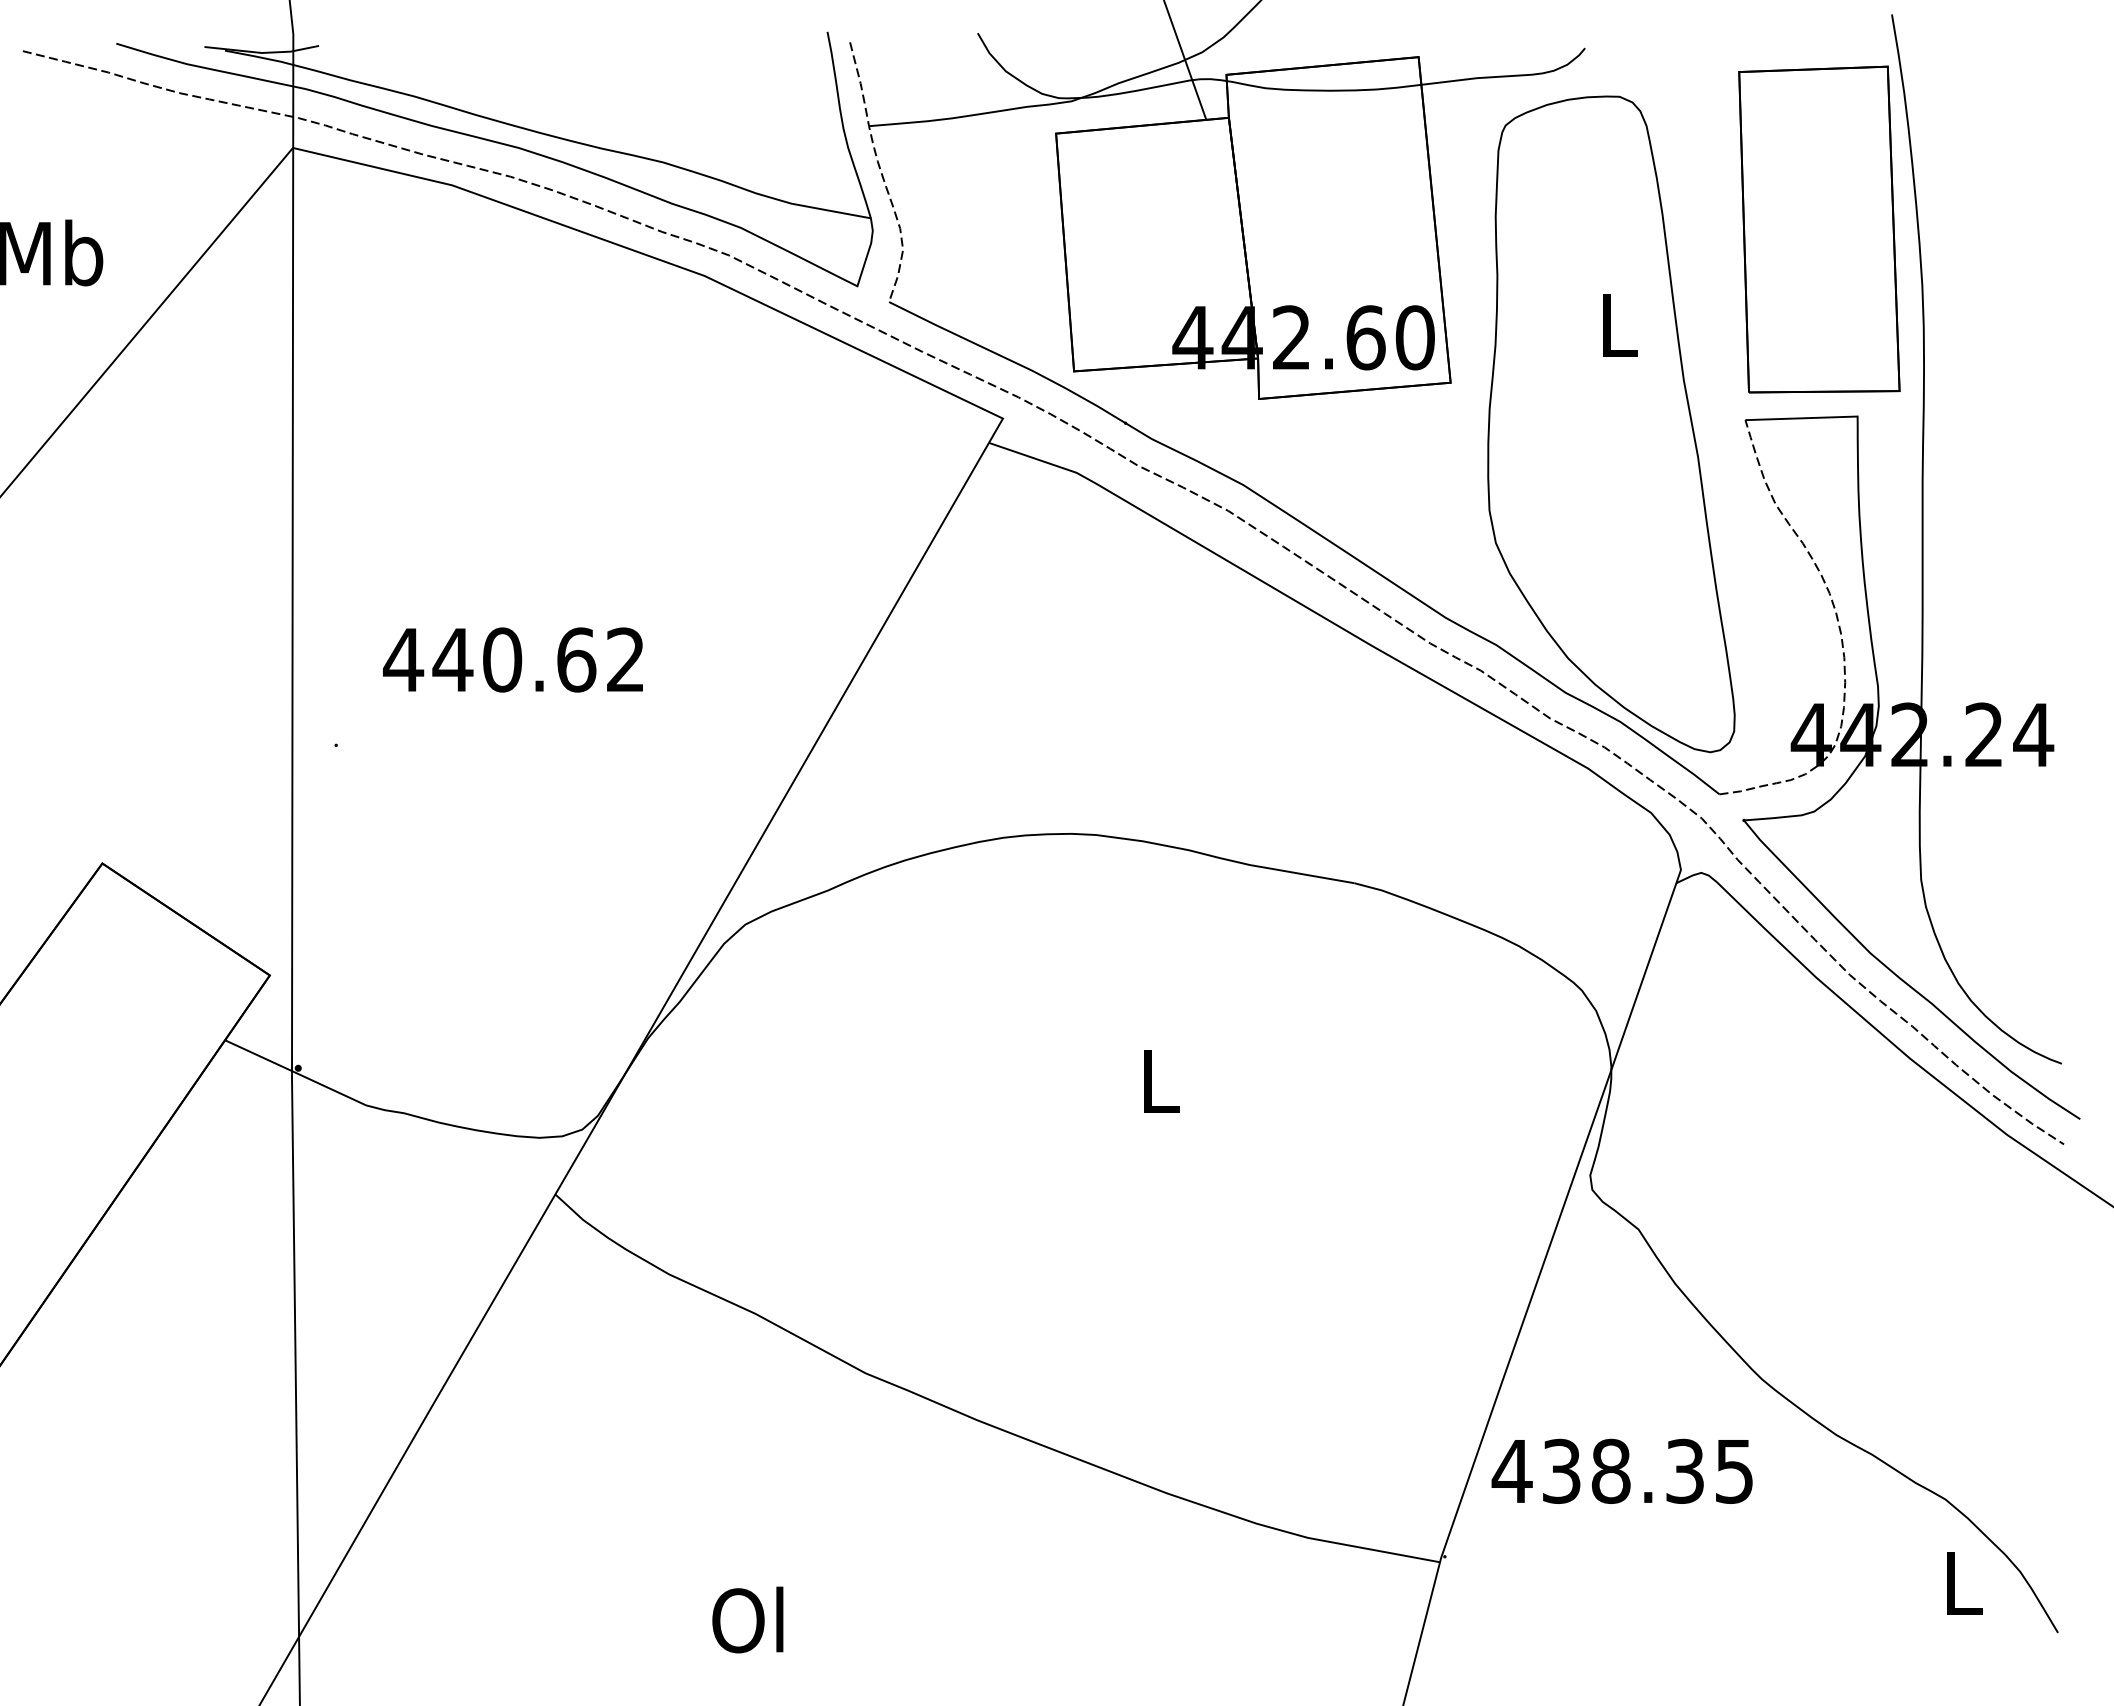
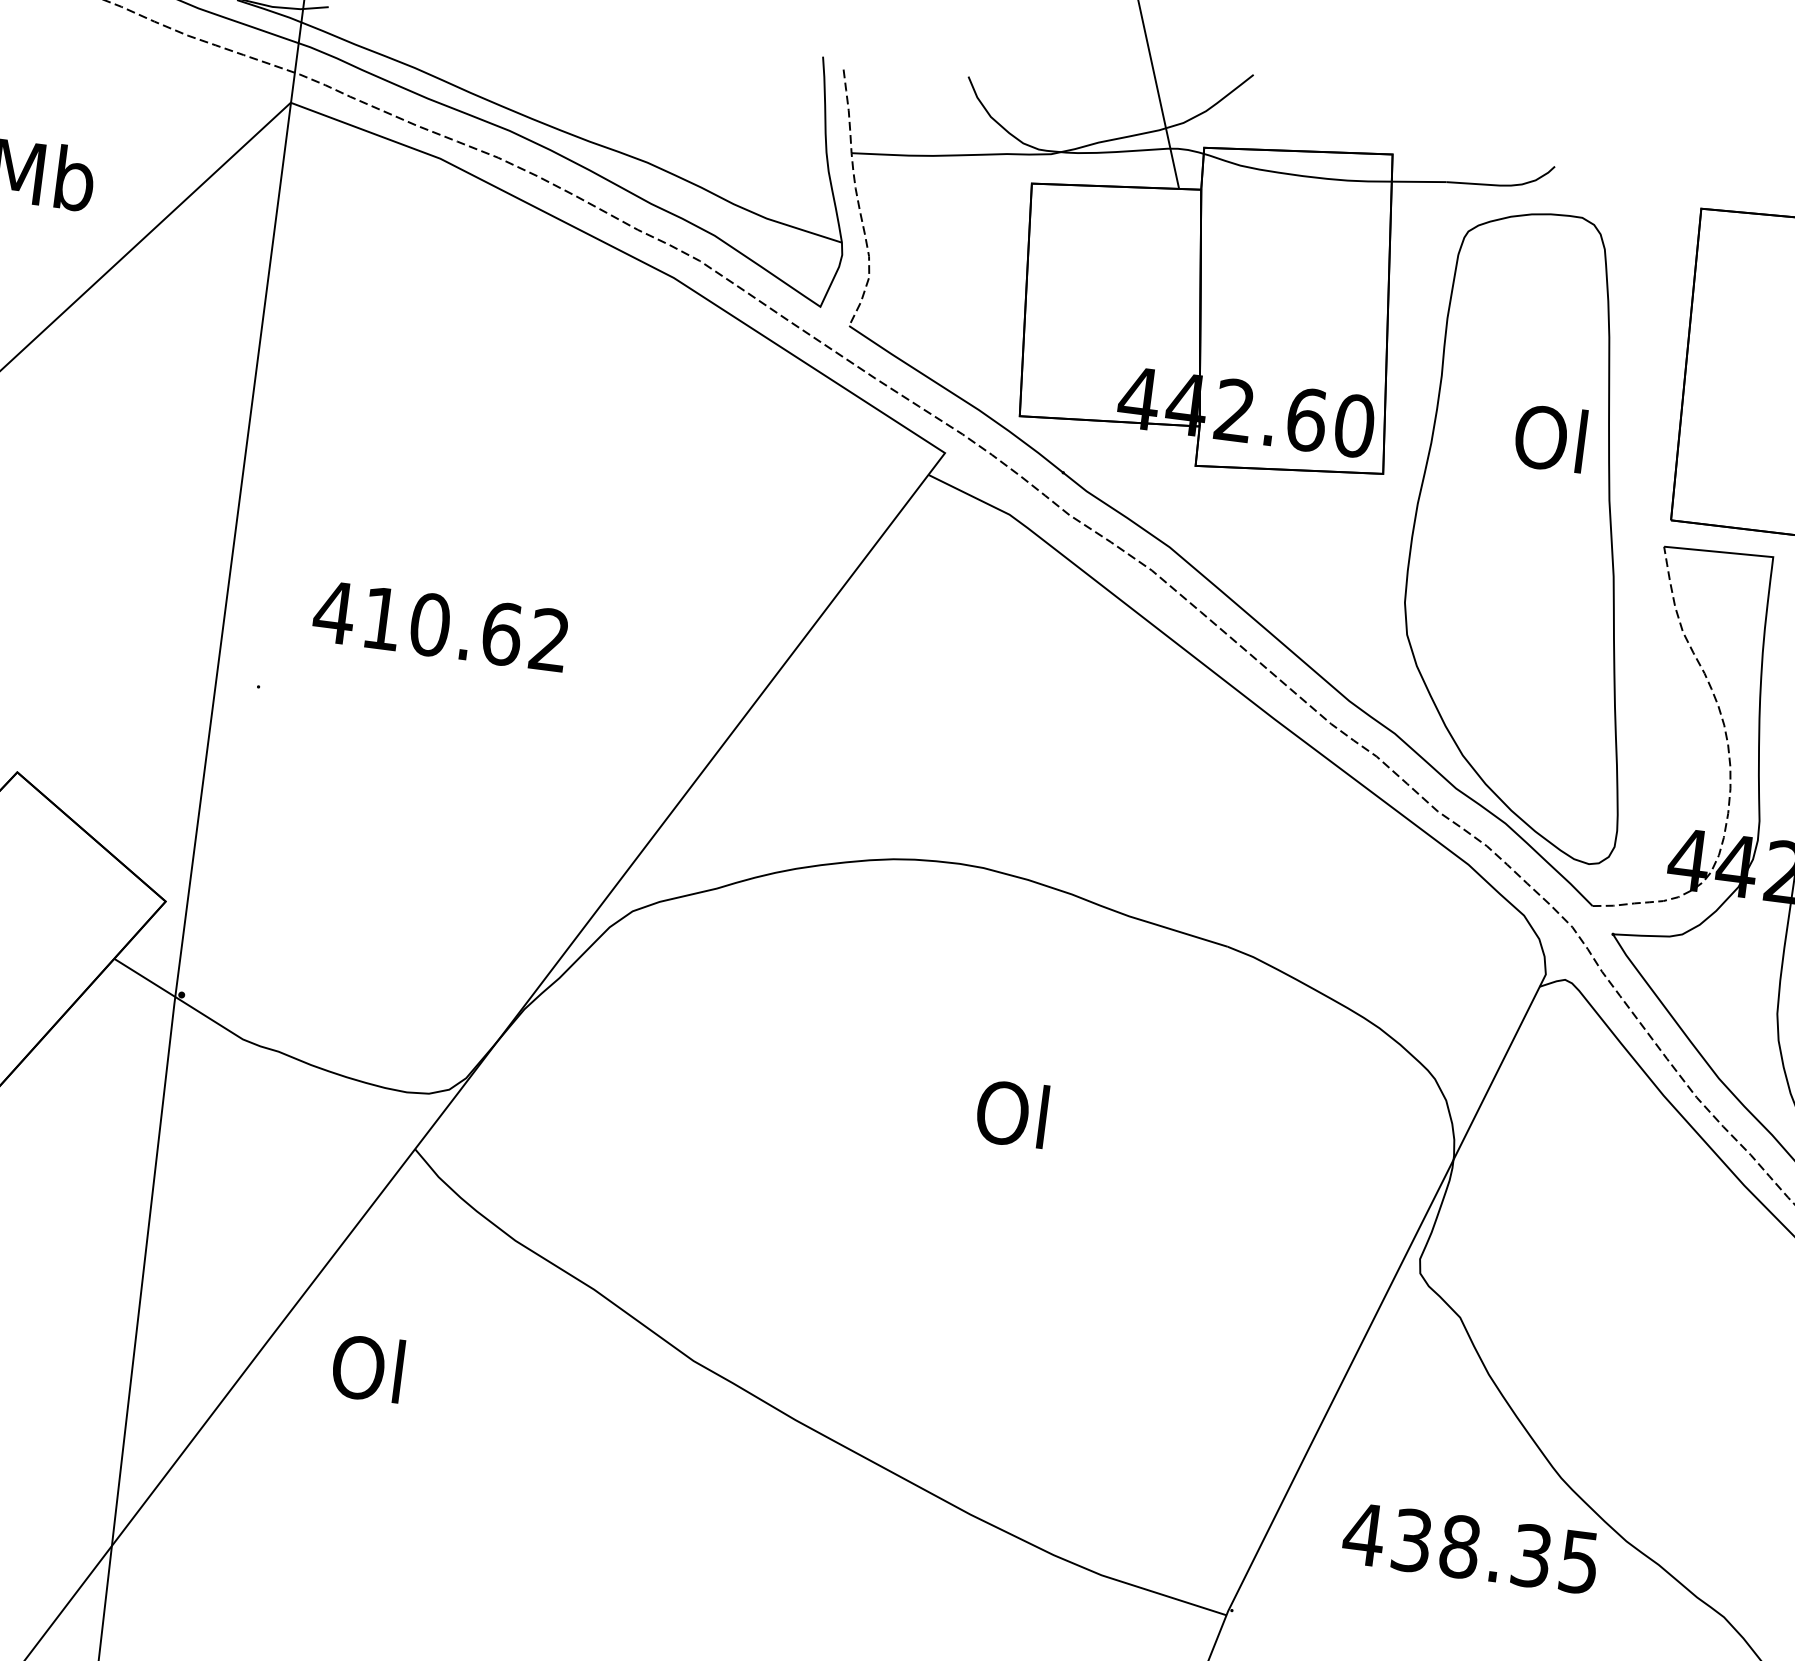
text: (1615, 324) -> (1550, 437), L -> Ol
text: (452, 659) -> (381, 618), 440.62 -> 410.62
text: (1156, 1080) -> (1011, 1113), L -> Ol
text: (1621, 1470) -> (1470, 1547), moved
text: (747, 1619) -> (367, 1367), moved

